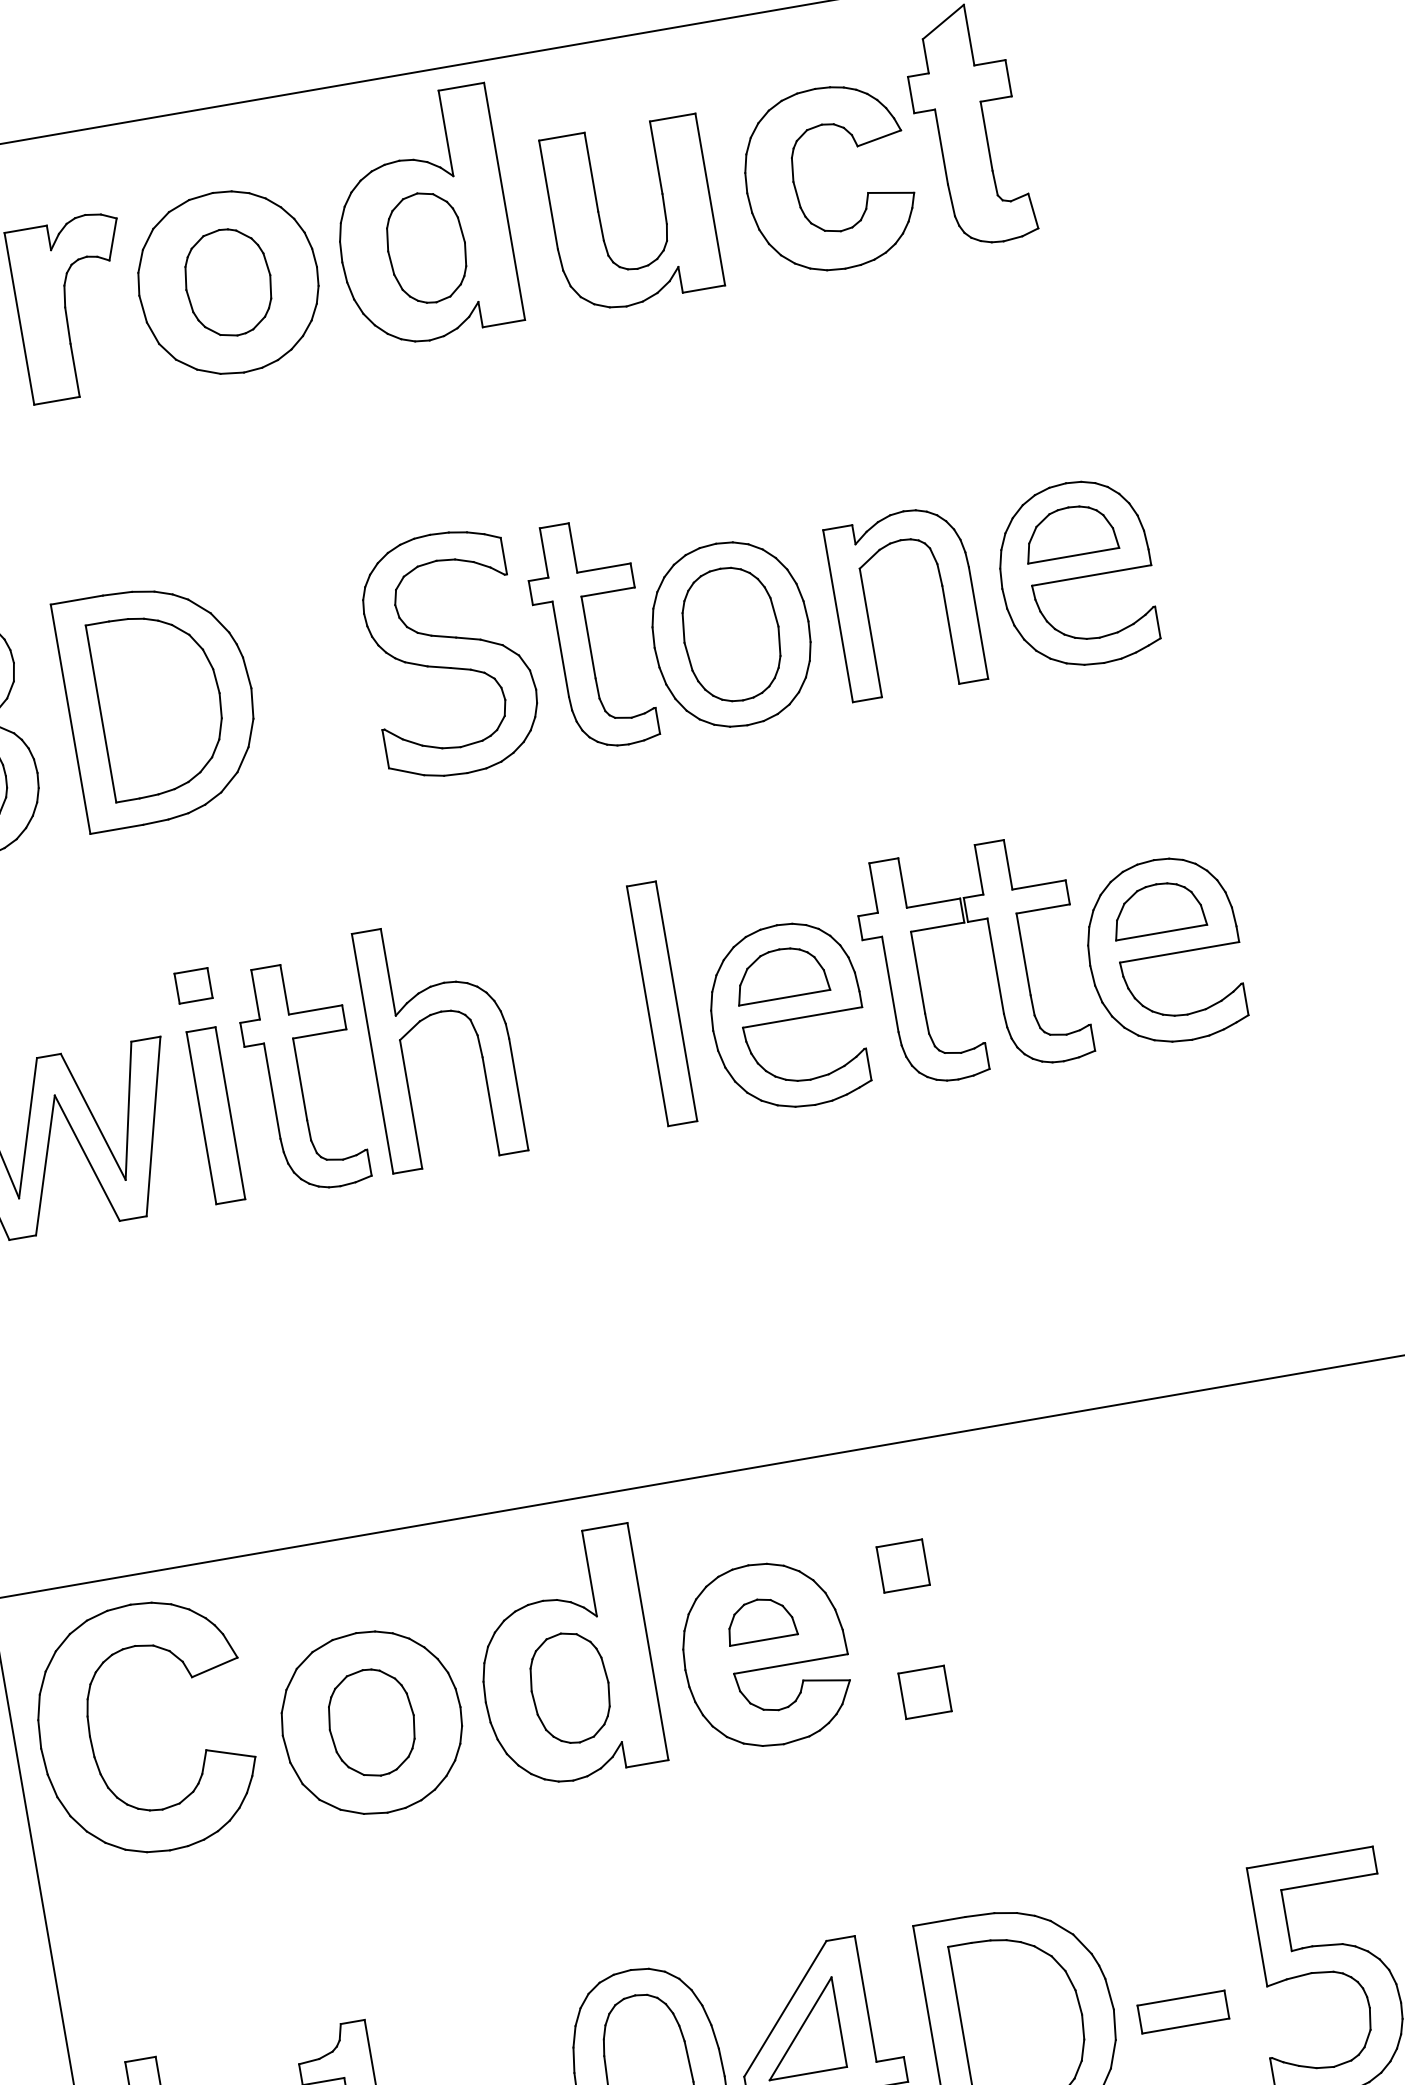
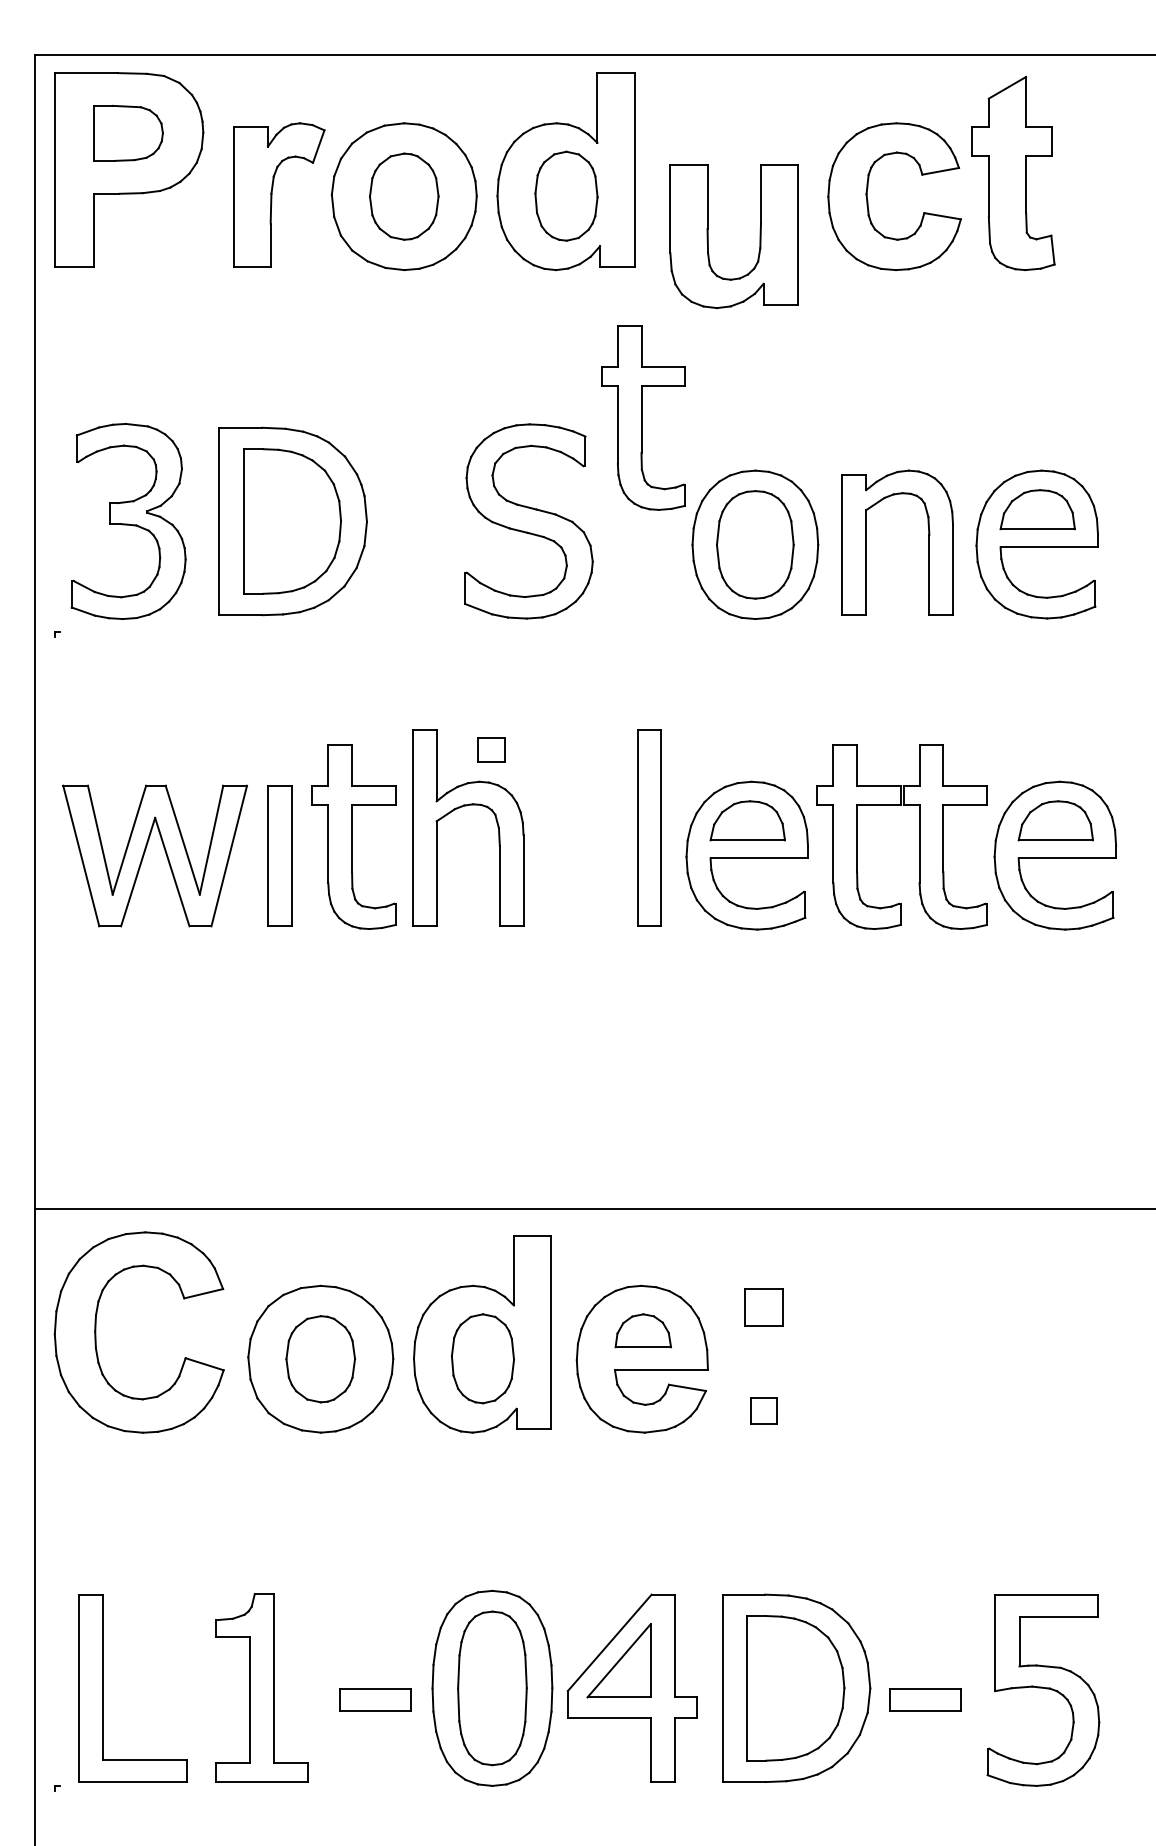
part: (600, 220) -> (708, 236), moved
part: (590, 634) -> (643, 417), moved
part: (193, 985) -> (491, 749), moved
part: (924, 1692) -> (763, 1410), size x0.7

